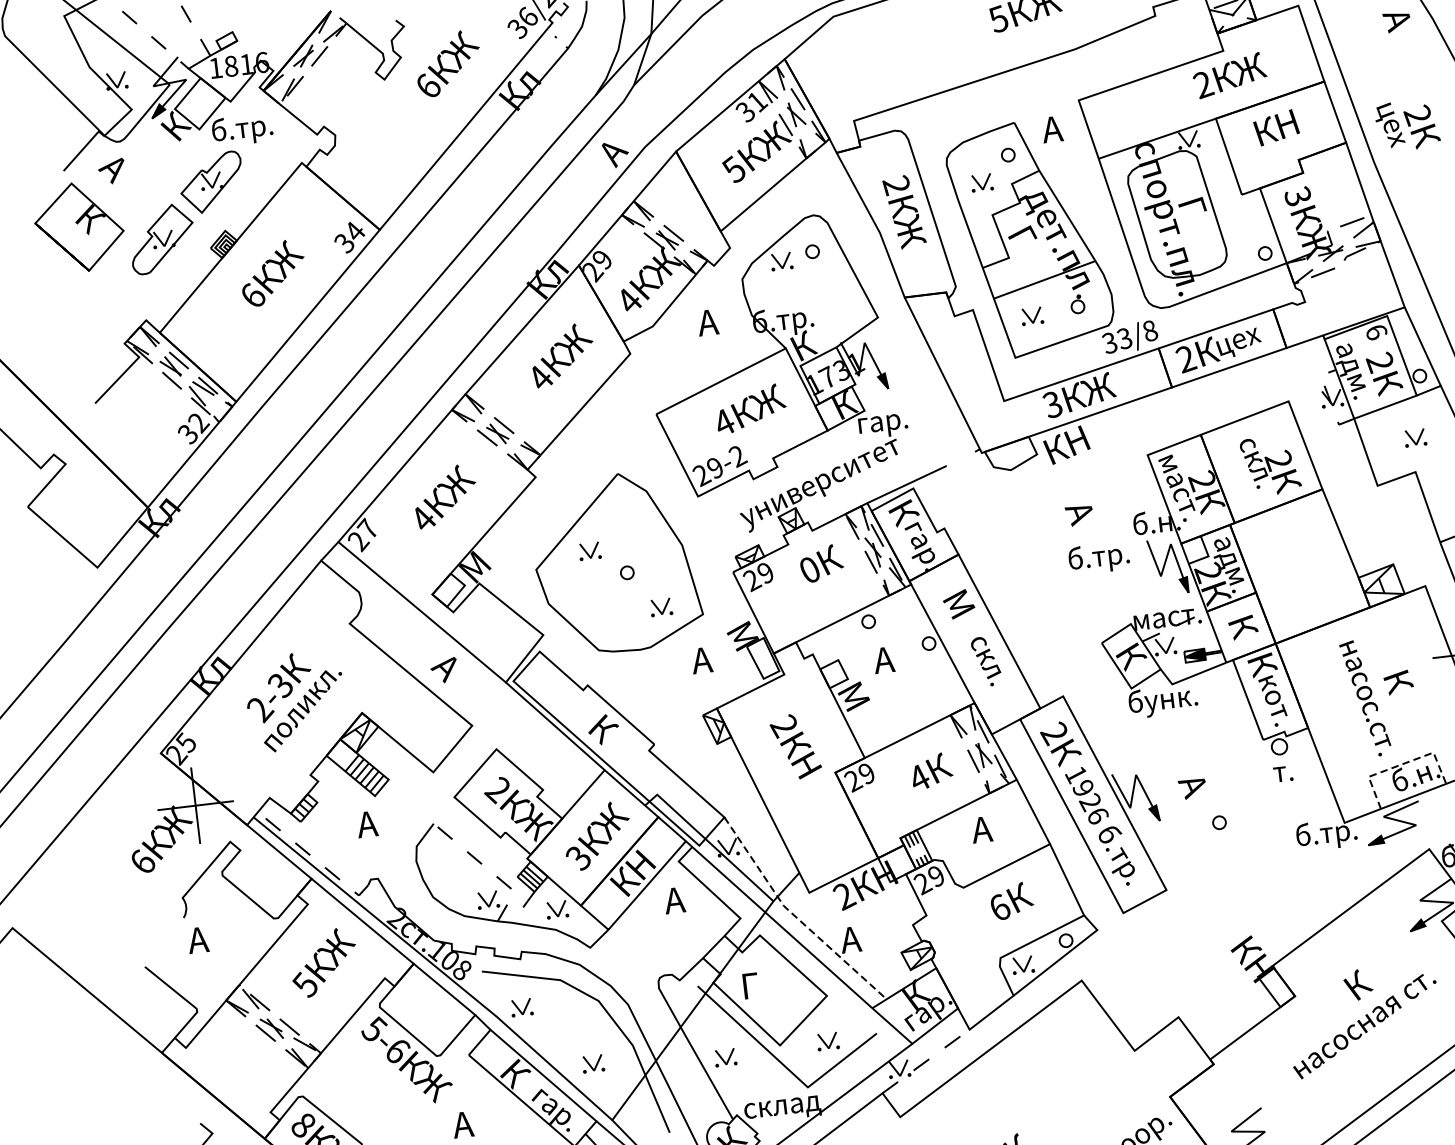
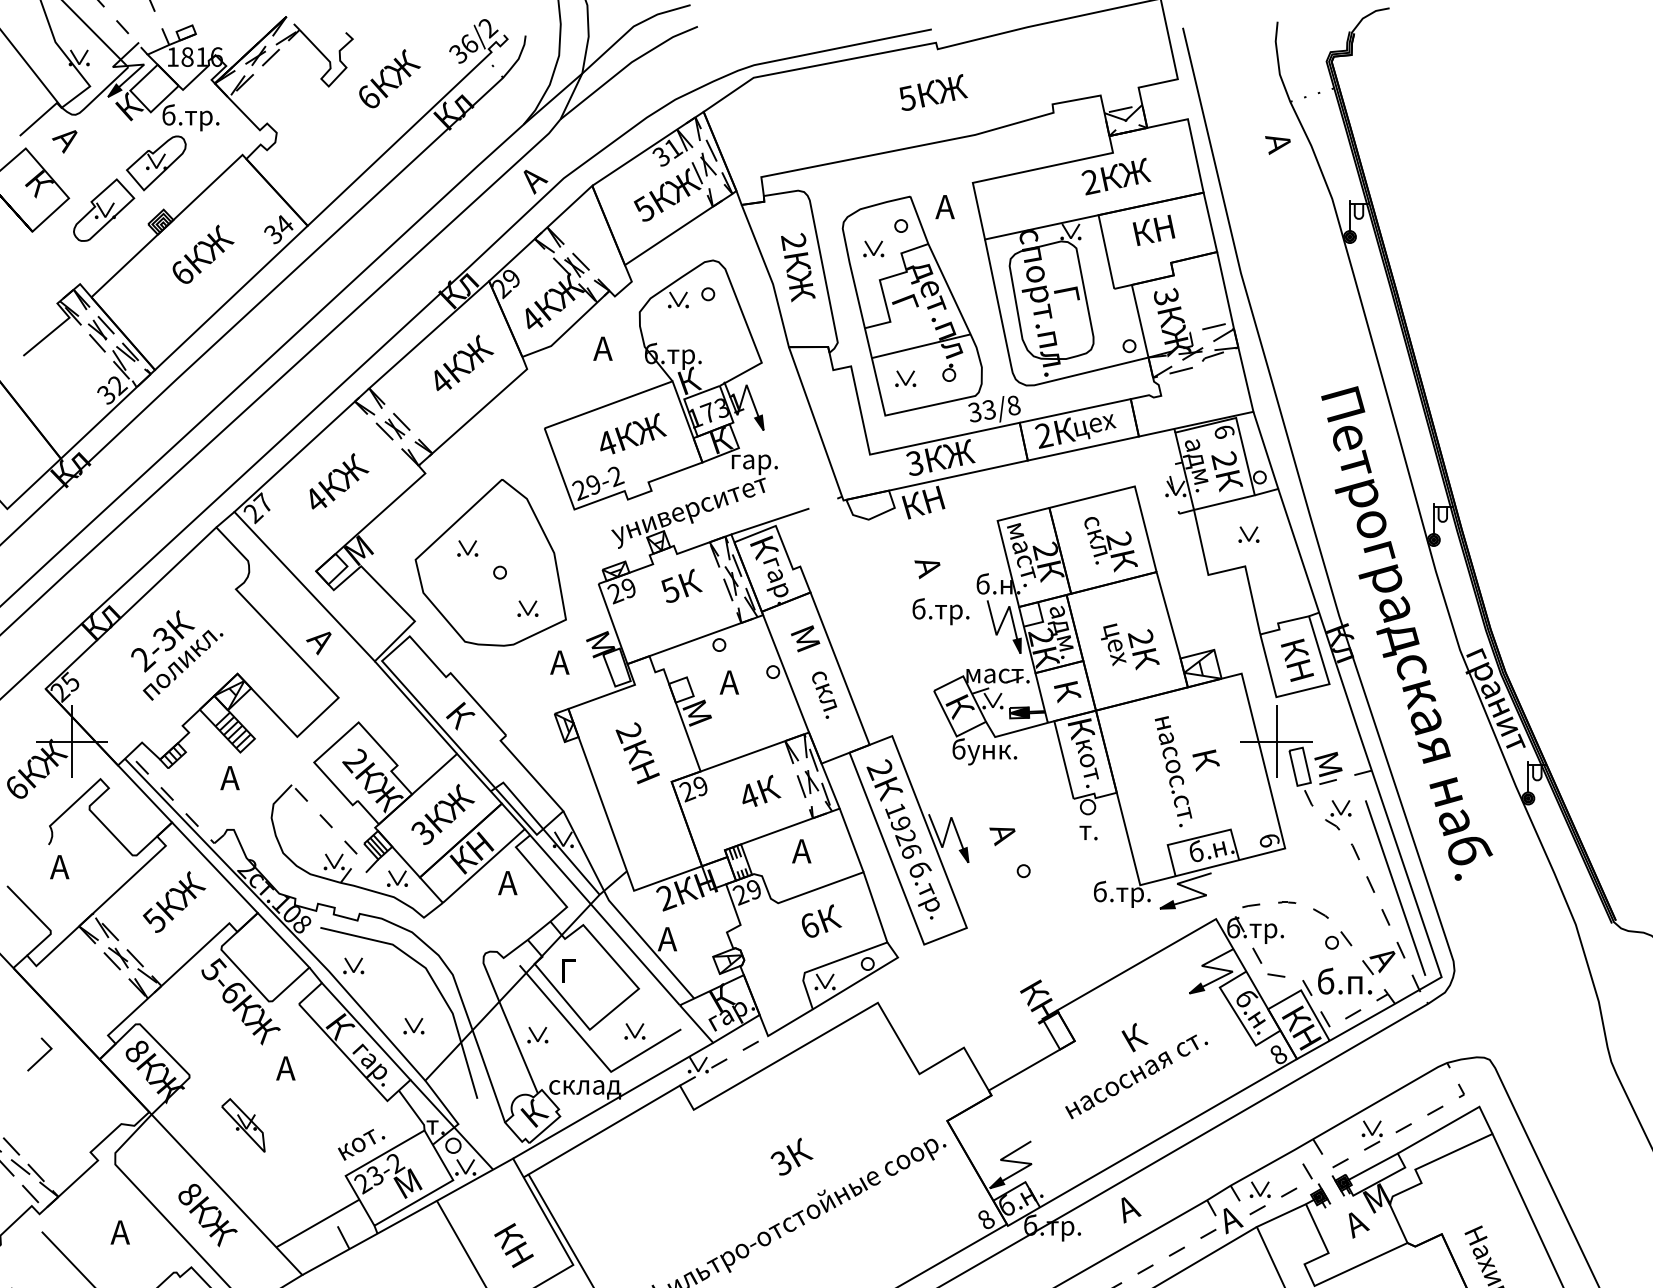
text: (1407, 125) -> (1130, 646), moved
text: (809, 569) -> (670, 589), 0 -> 5
line: (1400, 765) -> (1198, 837), dashed -> solid
line: (795, 916) -> (618, 911), dashed -> solid

